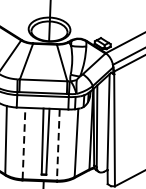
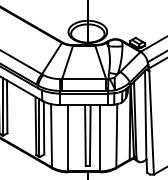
line: (24, 142) -> (68, 137), dashed -> solid
line: (58, 145) -> (100, 138), dashed -> solid

